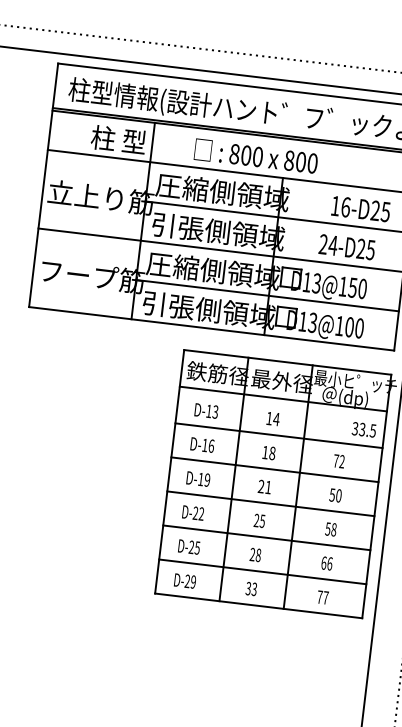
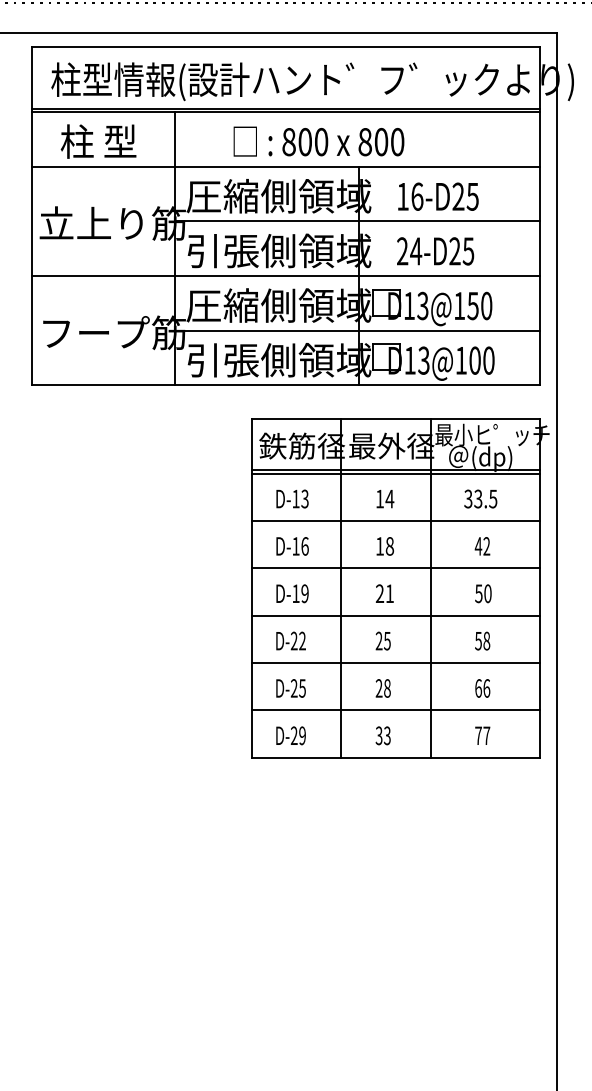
text: (118, 139) -> (98, 141), moved
text: (361, 208) -> (438, 196), moved
text: (347, 247) -> (435, 251), moved
line: (282, 401) -> (395, 473), added
text: (363, 429) -> (480, 498), moved
text: (336, 461) -> (478, 546), 72 -> 42

